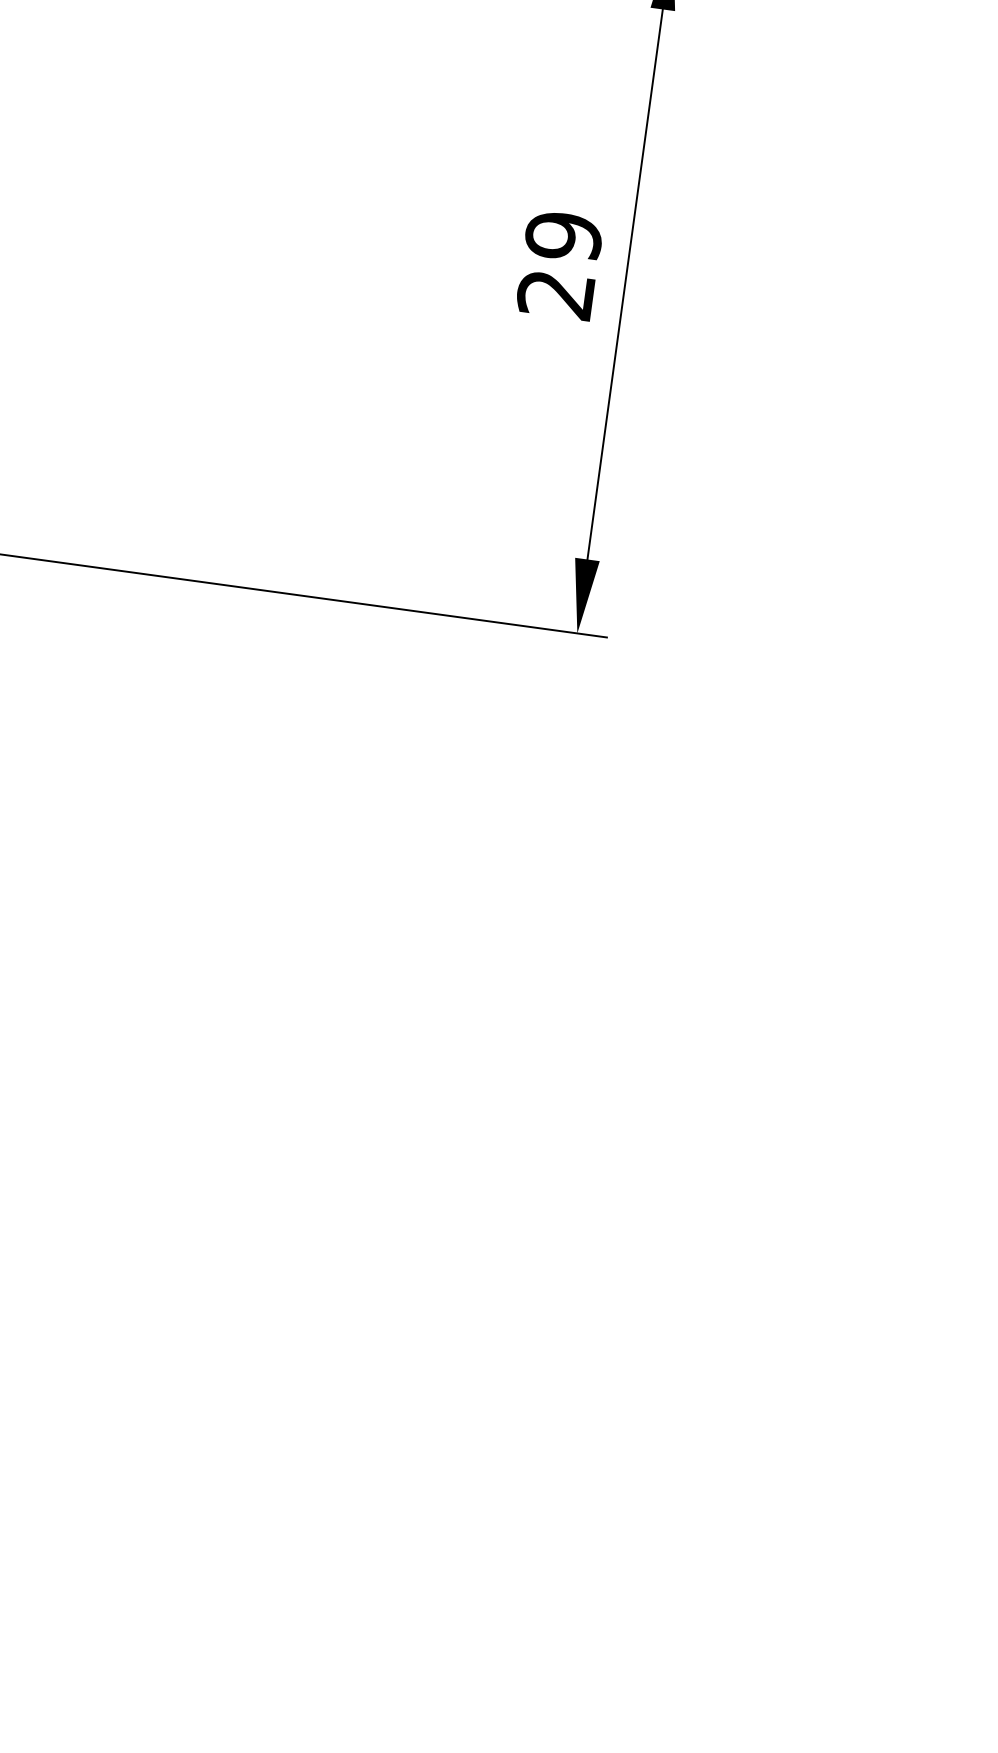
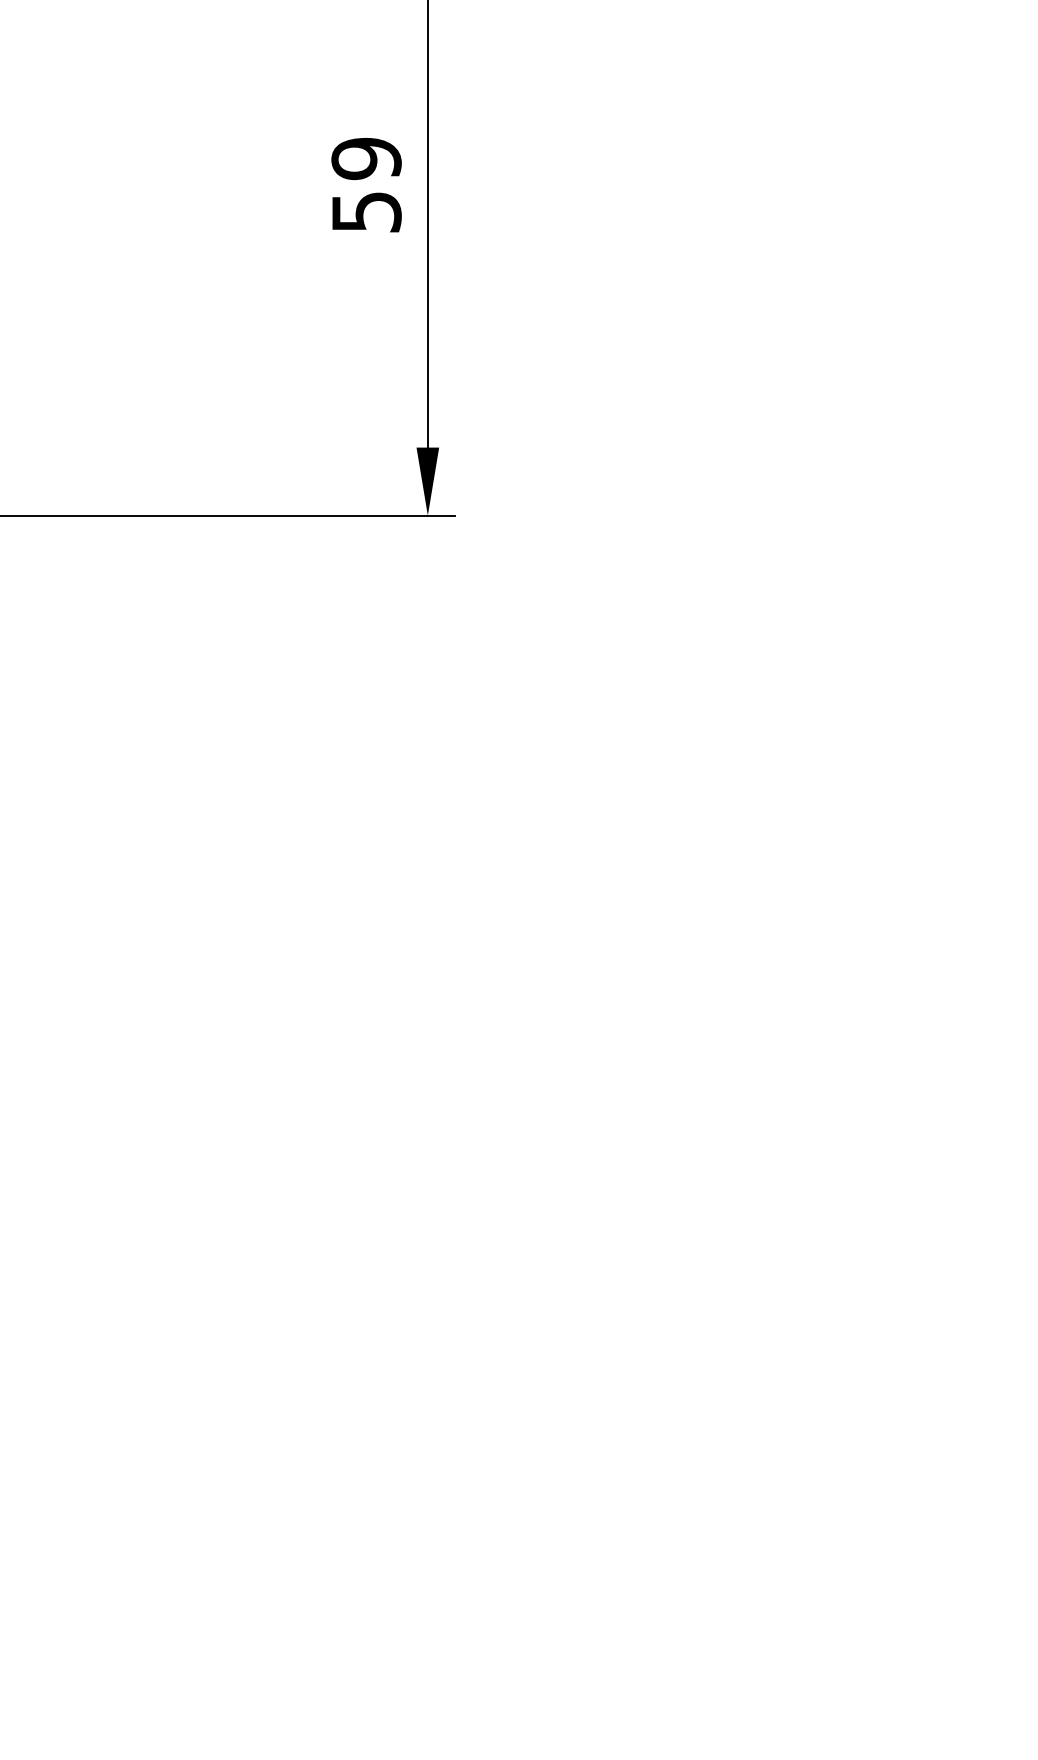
text: (555, 294) -> (366, 212), 29 -> 59

